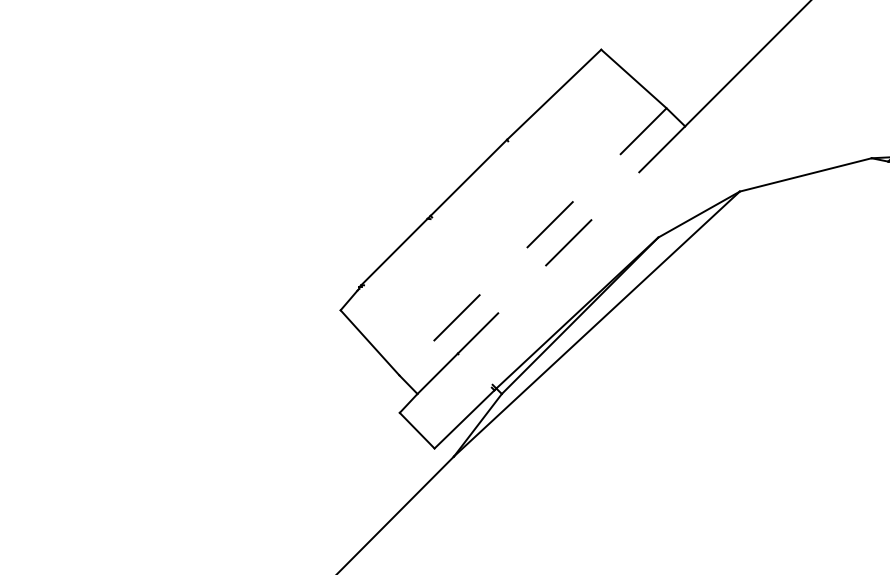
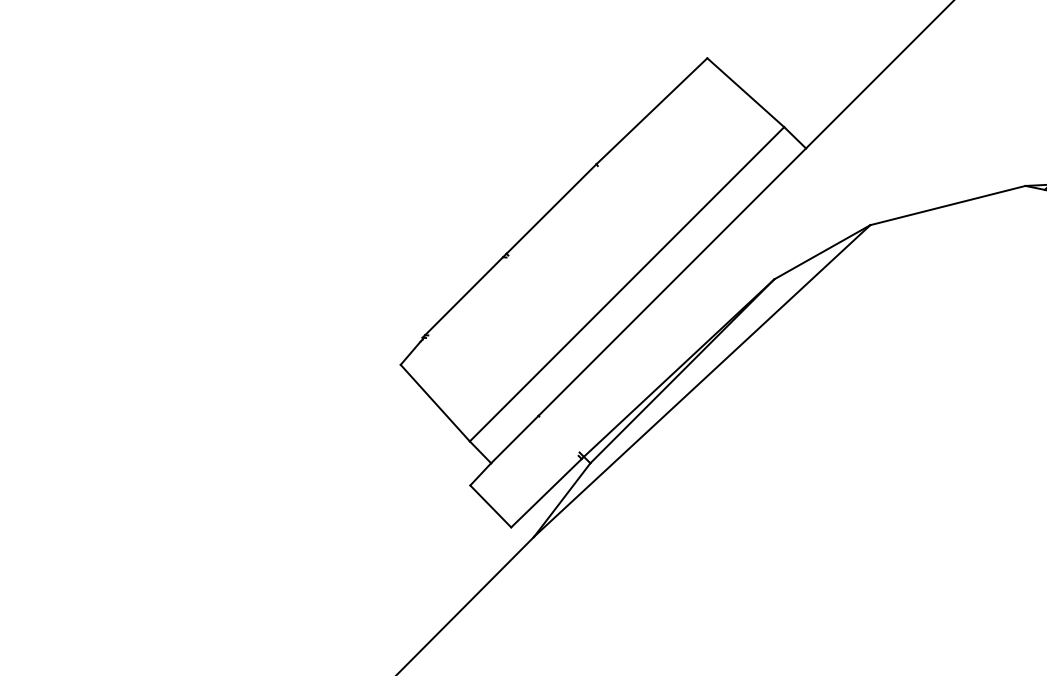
line: (570, 240) -> (671, 282), dashed -> solid
line: (532, 242) -> (626, 284), dashed -> solid

